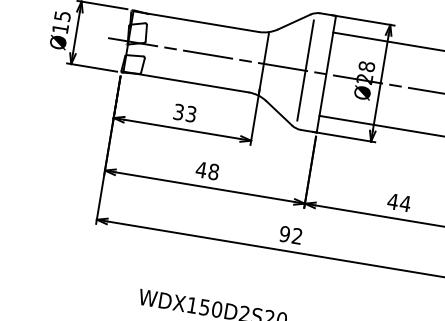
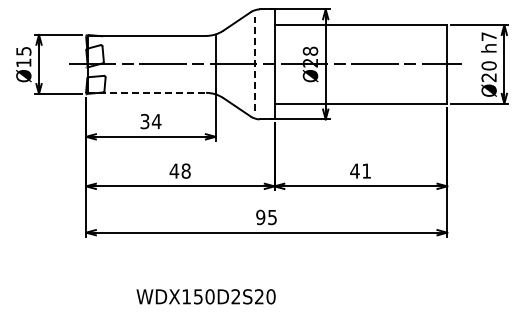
line: (305, 69) -> (254, 63), solid -> dashed
line: (186, 81) -> (147, 92), solid -> dashed
text: (191, 114) -> (156, 121), 33 -> 34
text: (405, 202) -> (366, 170), 44 -> 41
text: (297, 236) -> (272, 217), 92 -> 95

